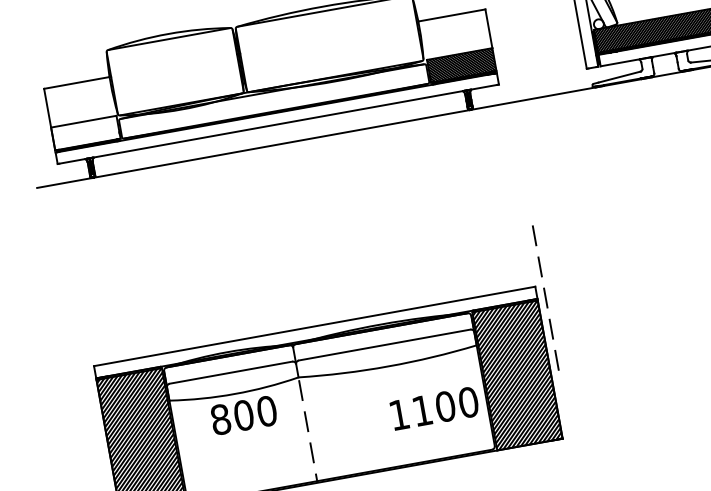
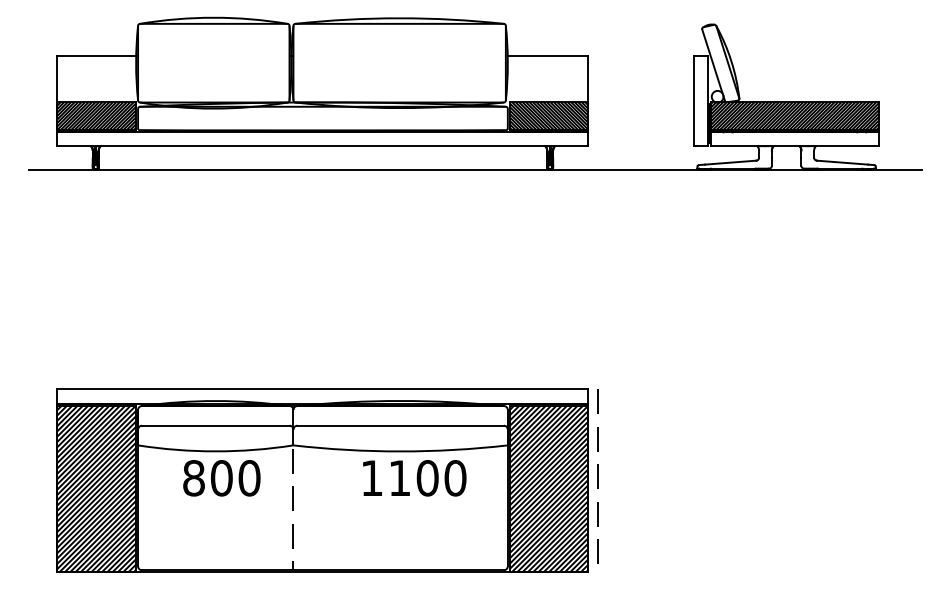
hatch: (85, 132) -> (96, 115), added
line: (545, 297) -> (597, 476), moved
text: (434, 408) -> (414, 478), moved

